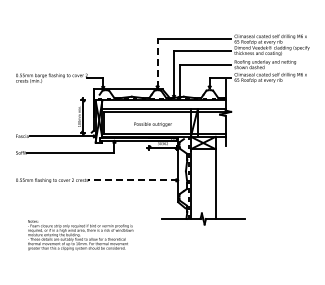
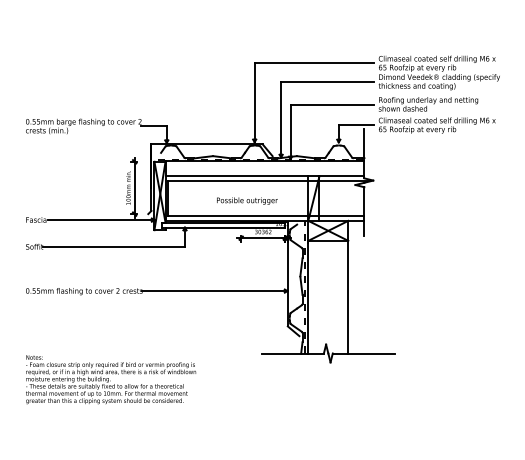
line: (157, 63) -> (254, 102), dashed -> solid
line: (132, 180) -> (214, 291), dashed -> solid
text: (80, 235) -> (110, 380), moved

